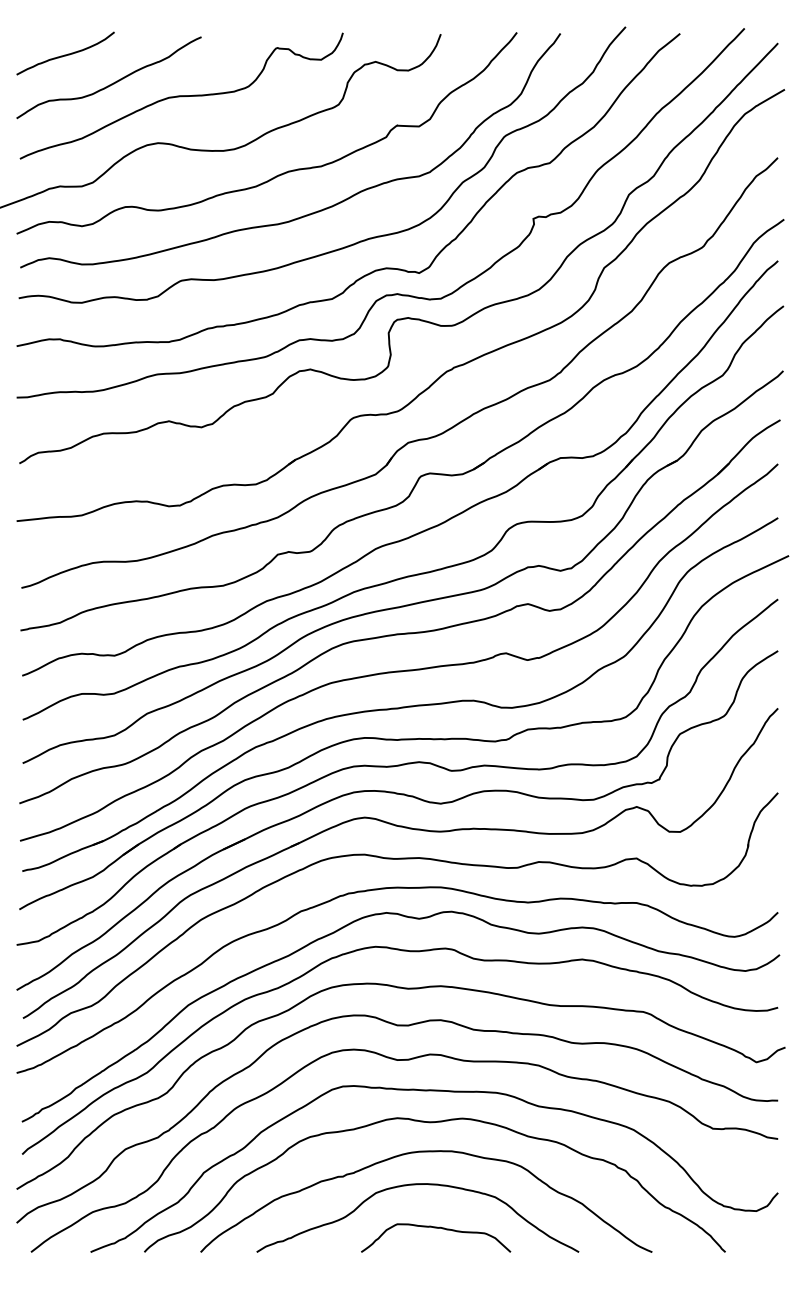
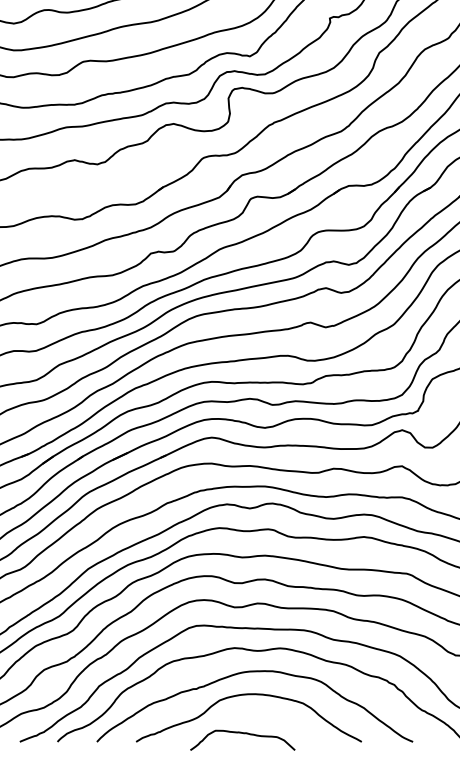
curve: (436, 1228) -> (243, 733), moved

